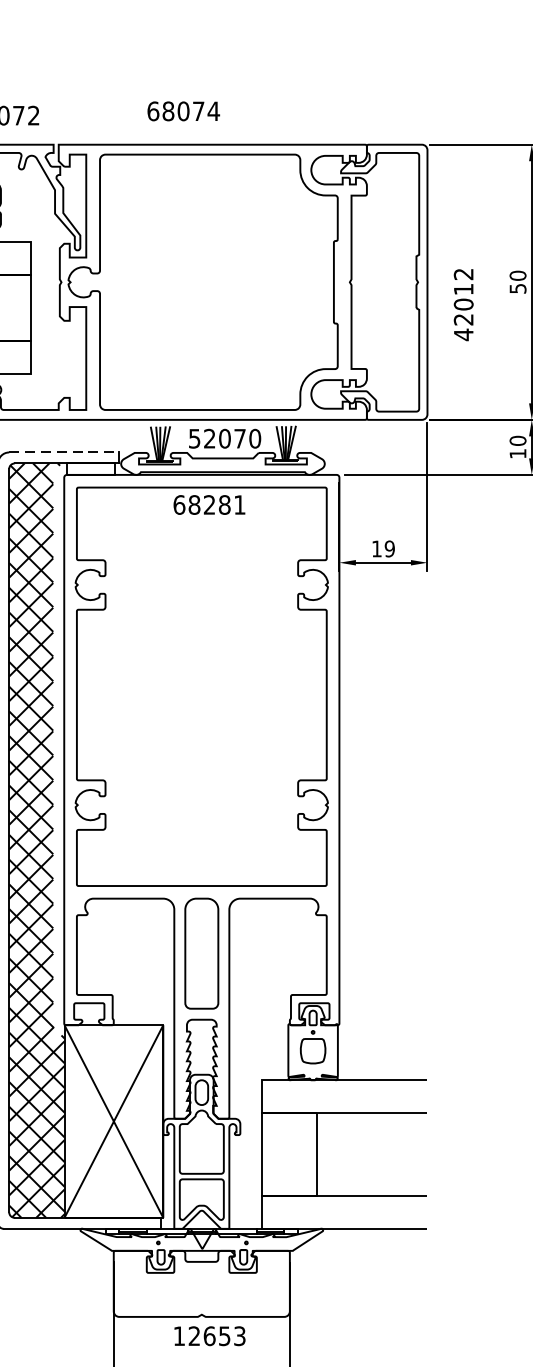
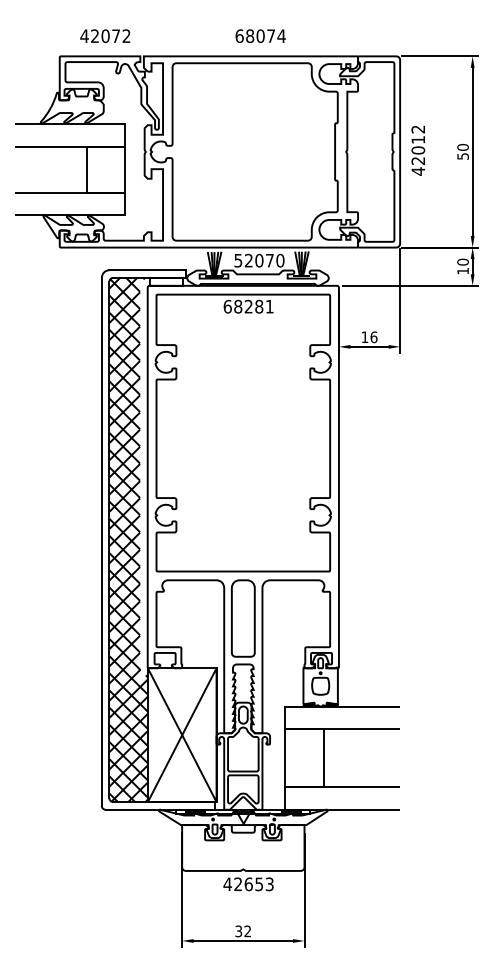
text: (183, 111) -> (260, 36), moved
text: (463, 304) -> (418, 150), moved
line: (65, 452) -> (148, 270), dashed -> solid
text: (389, 549) -> (373, 337), 19 -> 16
text: (179, 1334) -> (227, 883), 12653 -> 42653

